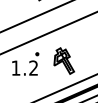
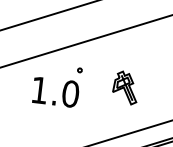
part: (64, 60) -> (126, 86), size x0.7
text: (33, 67) -> (70, 92), 1.2 -> 1.0

